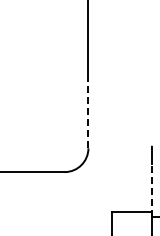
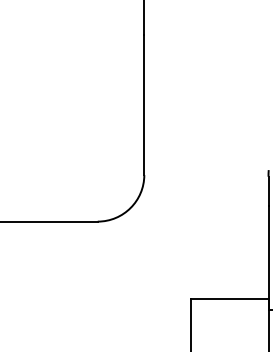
line: (88, 112) -> (144, 104), dashed -> solid
line: (151, 190) -> (267, 257), dashed -> solid

